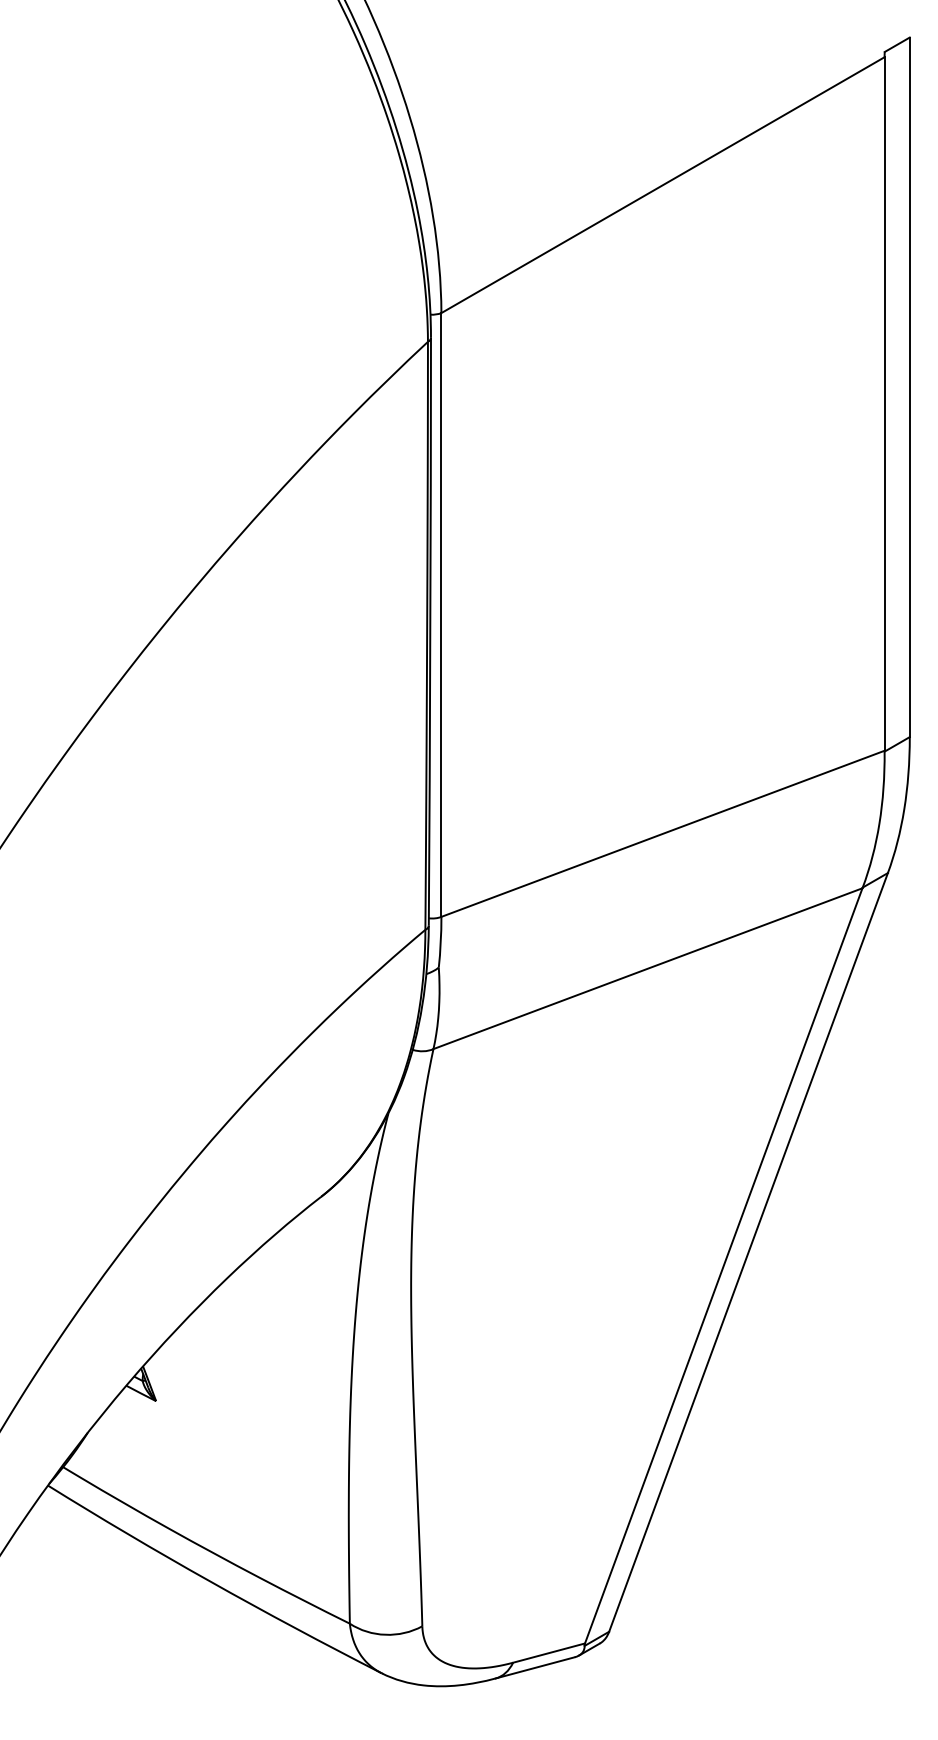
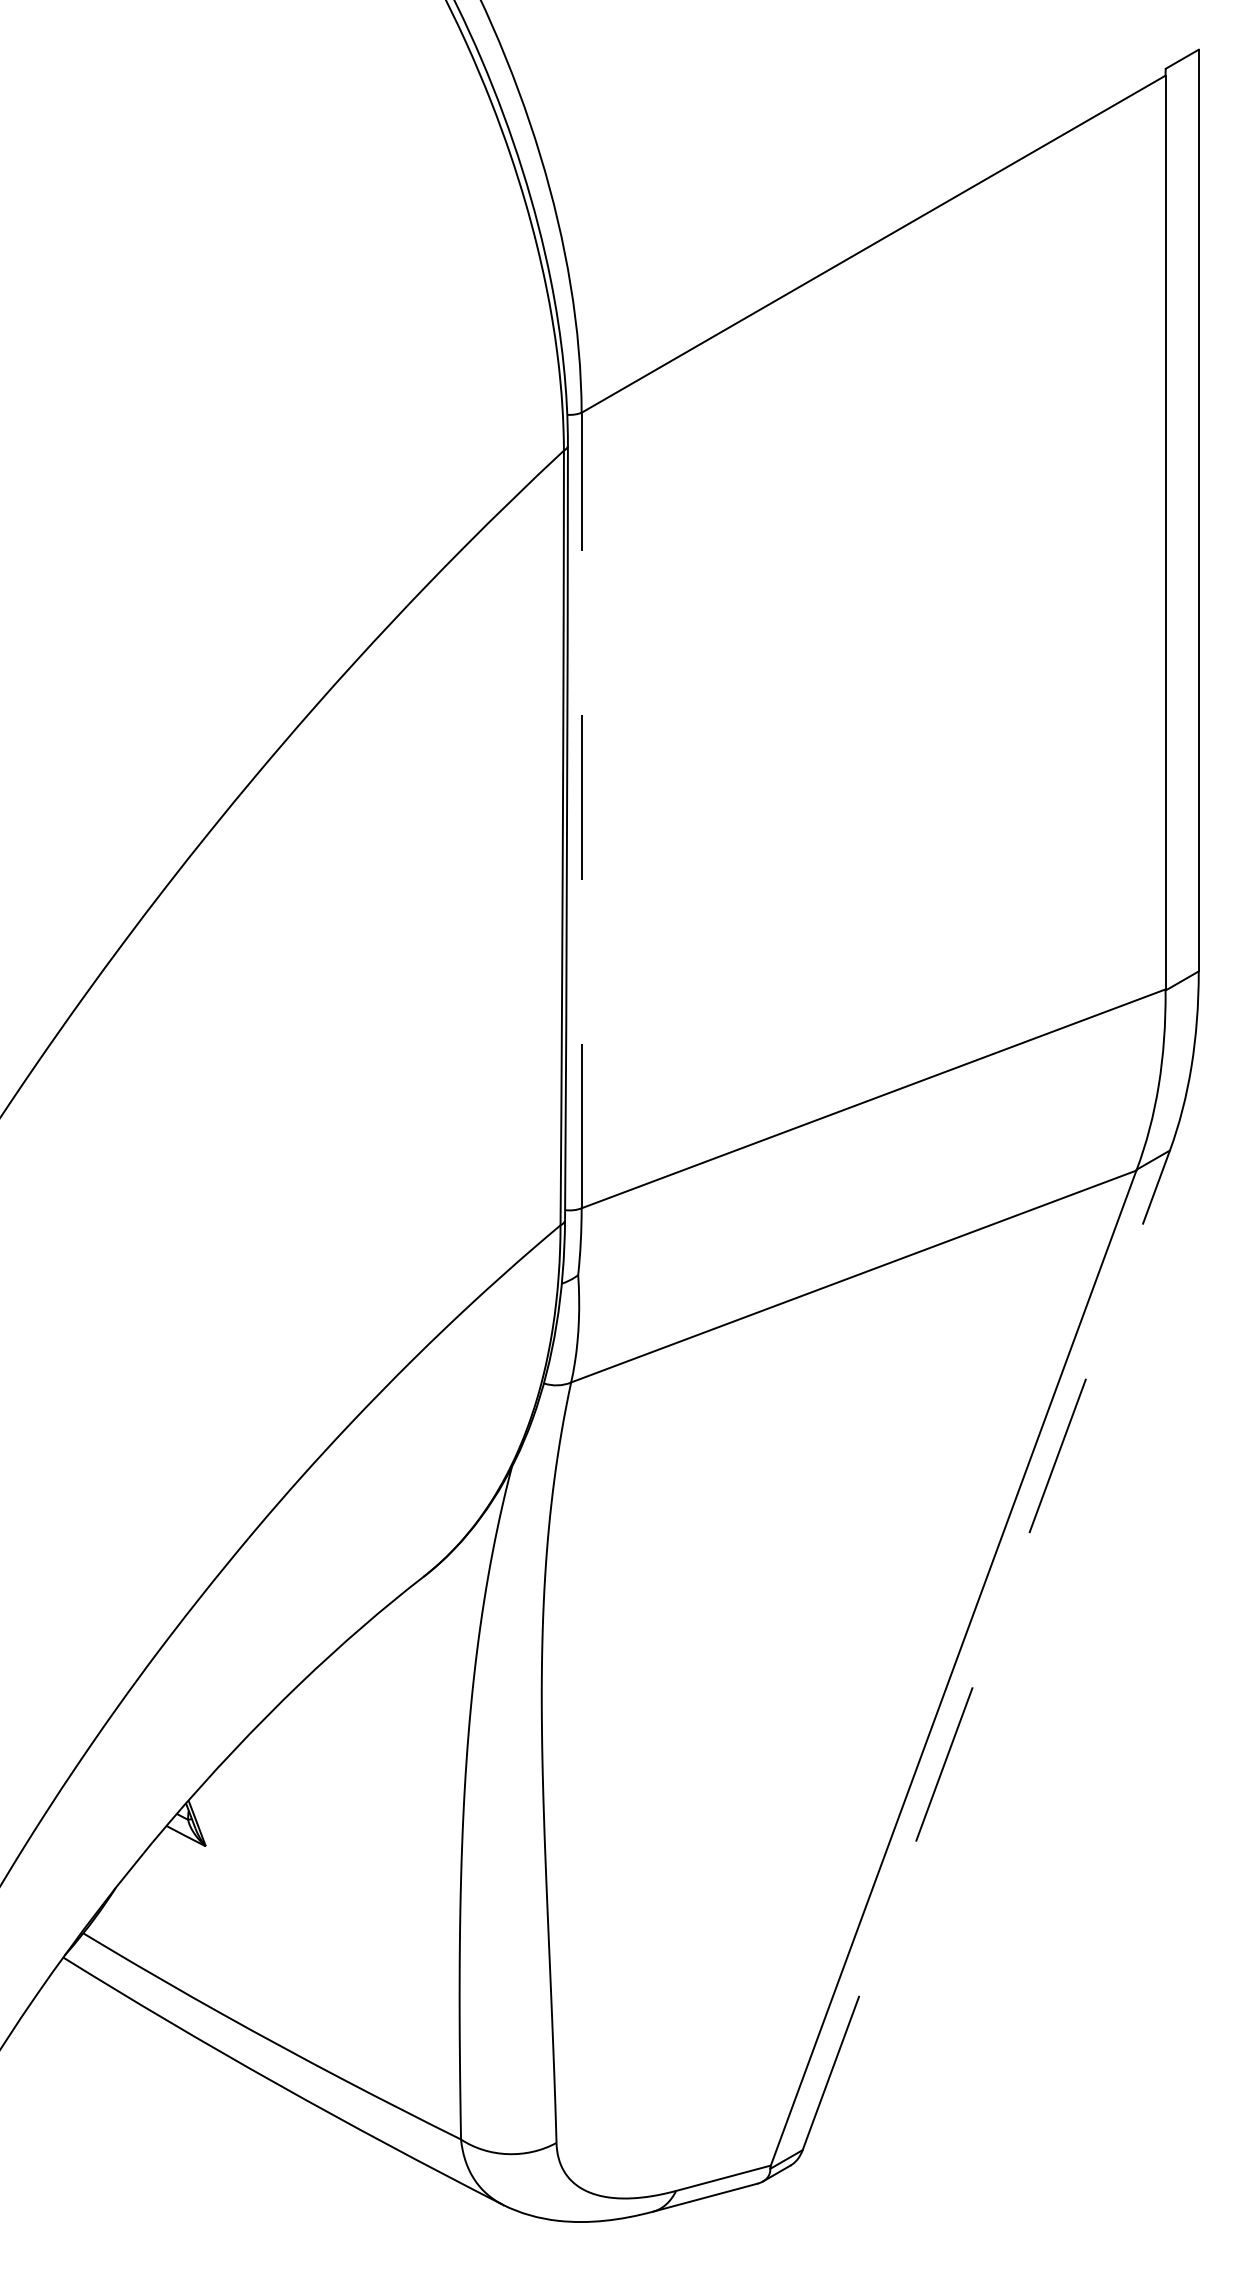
line: (441, 614) -> (581, 810), solid -> dashed
line: (748, 1251) -> (986, 1649), solid -> dashed

